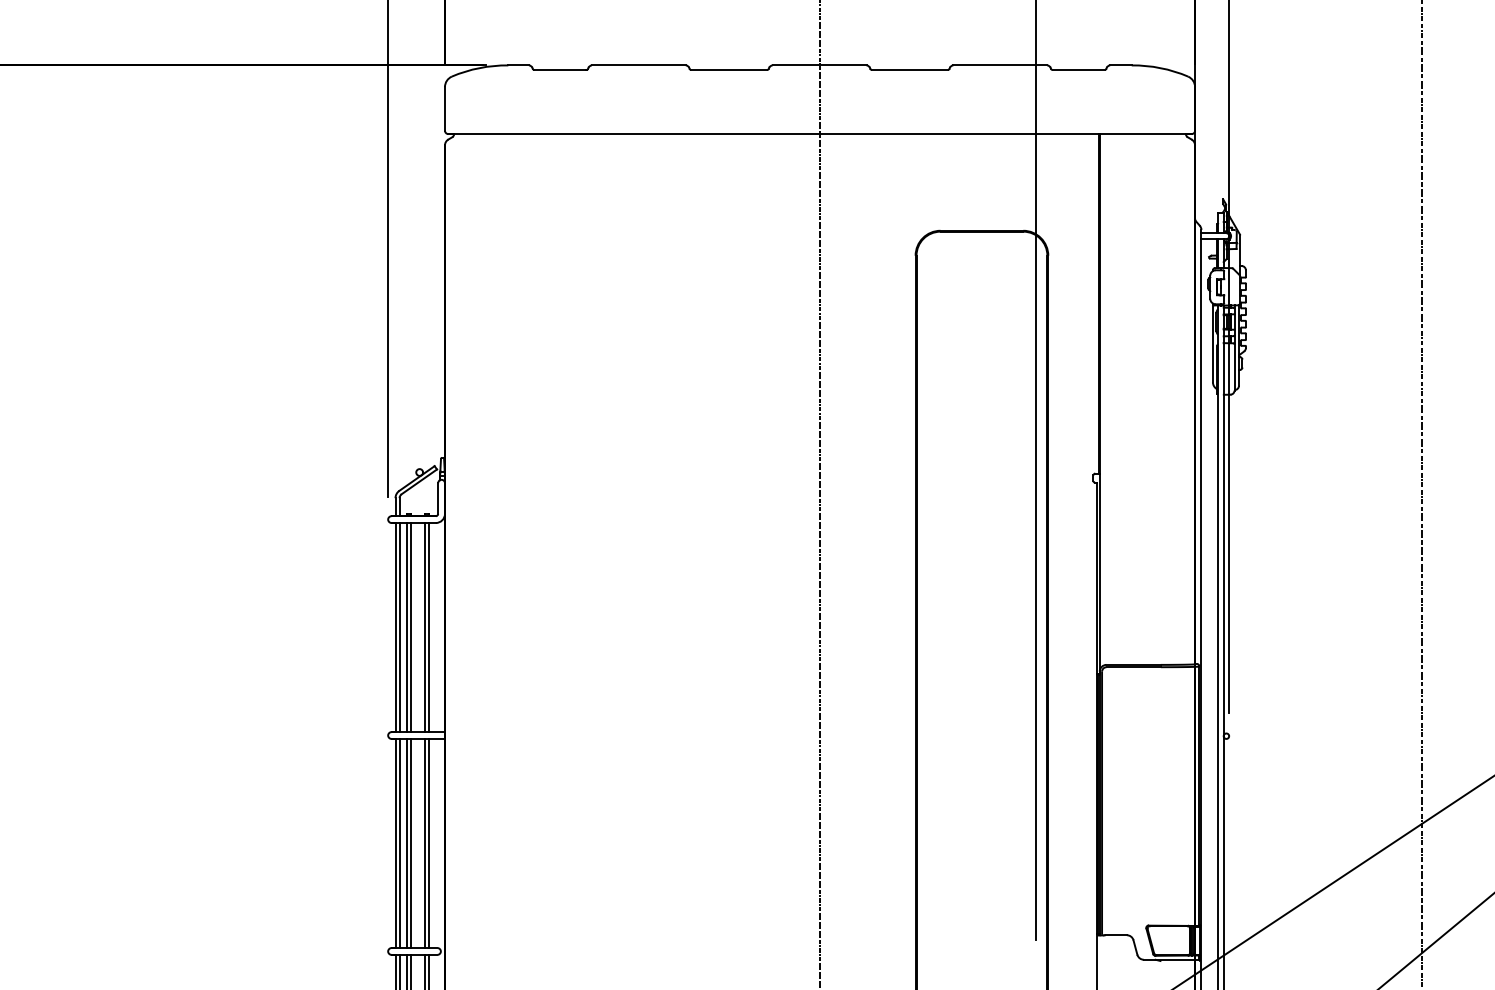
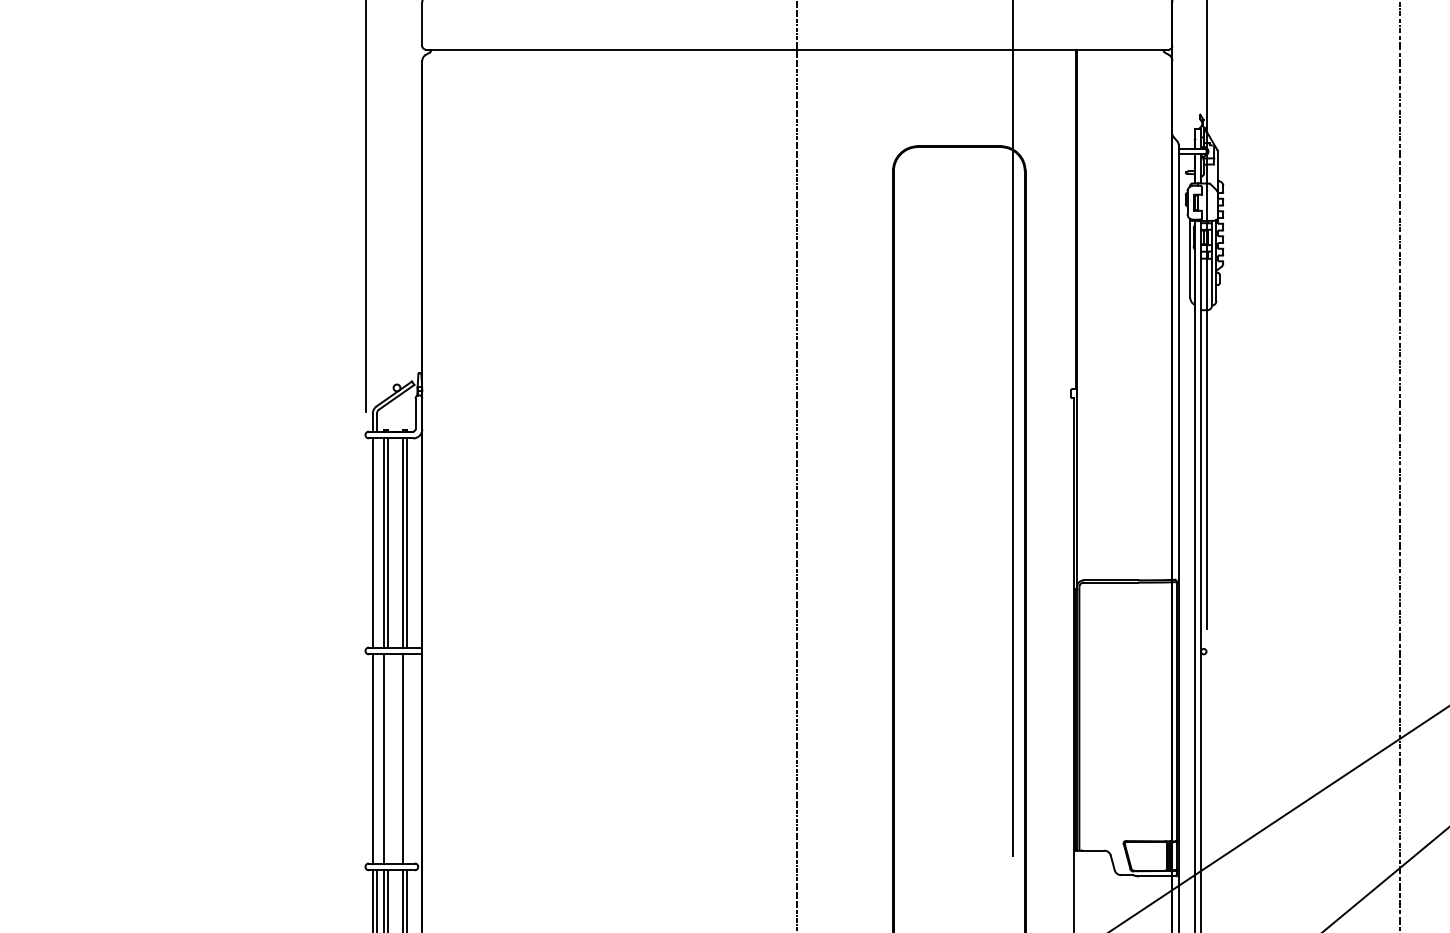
line: (399, 627) -> (376, 542), removed
line: (399, 843) -> (376, 758), removed
line: (411, 843) -> (388, 758), removed
line: (429, 843) -> (406, 758), removed

